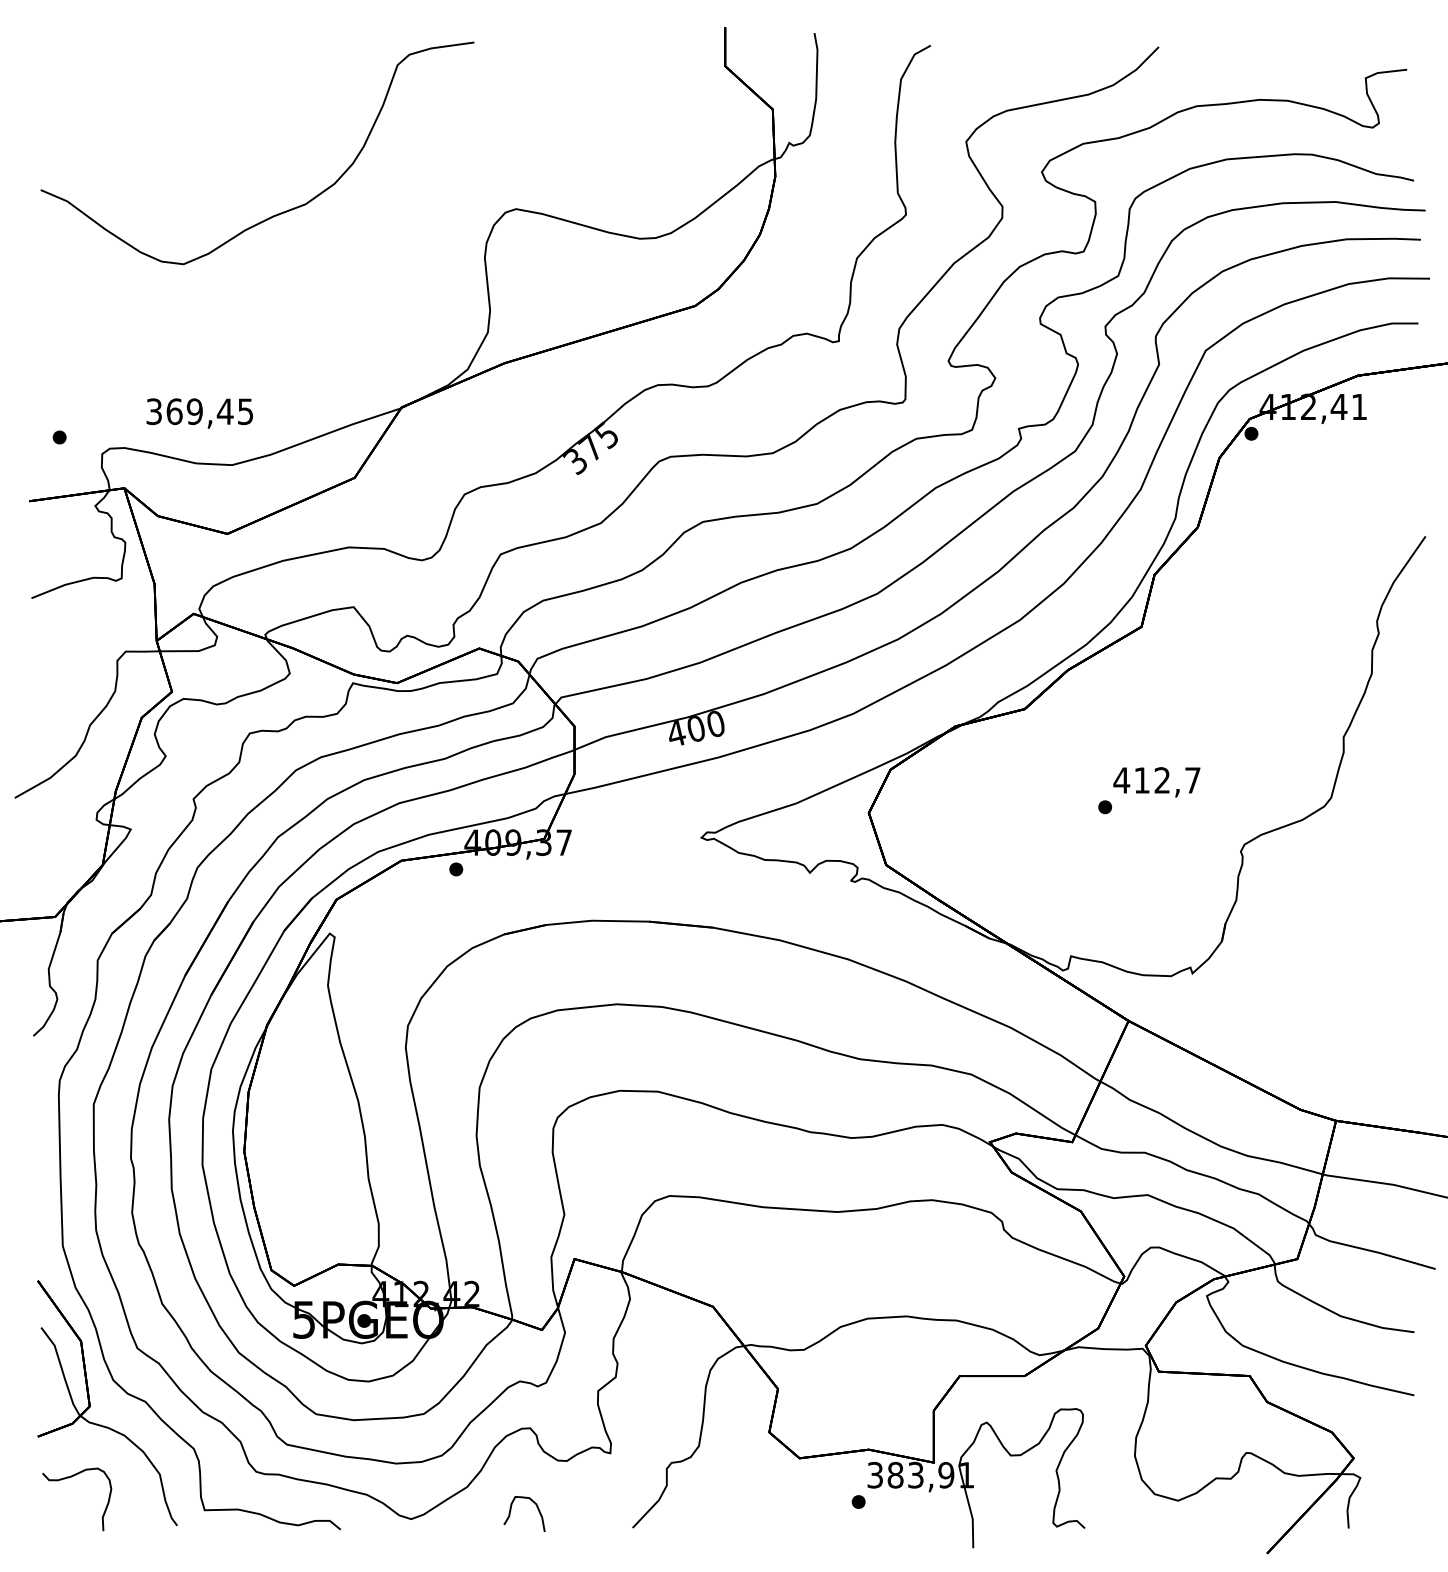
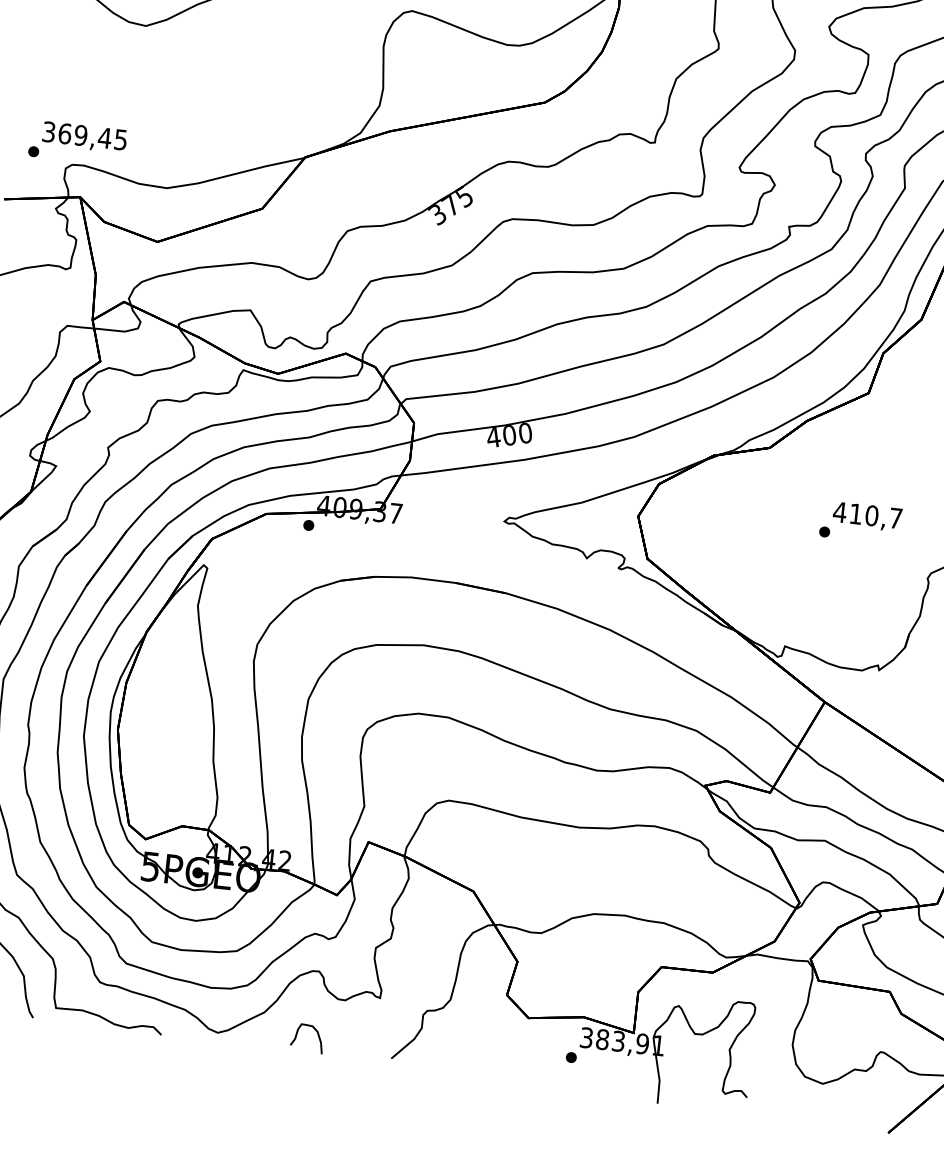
text: (199, 413) -> (84, 137), moved
text: (1162, 780) -> (872, 515), 412,7 -> 410,7

